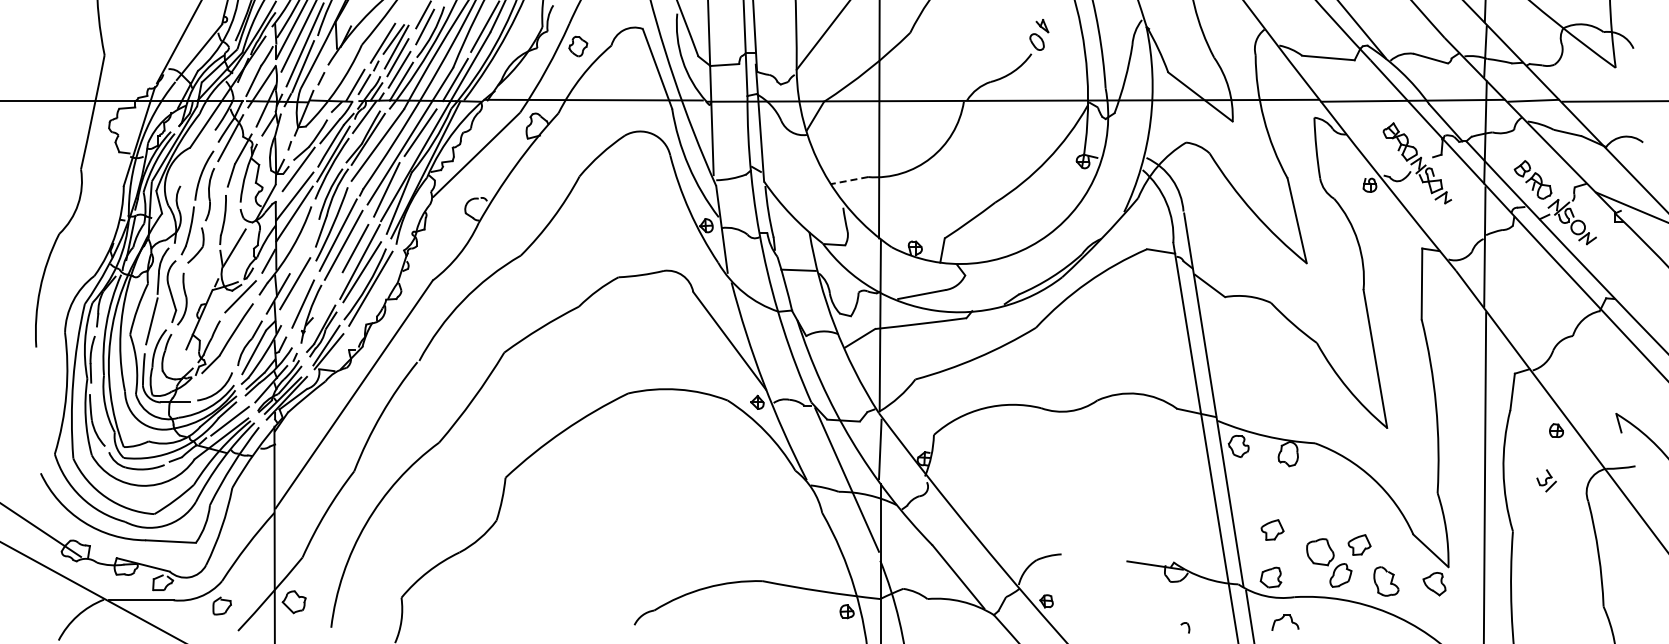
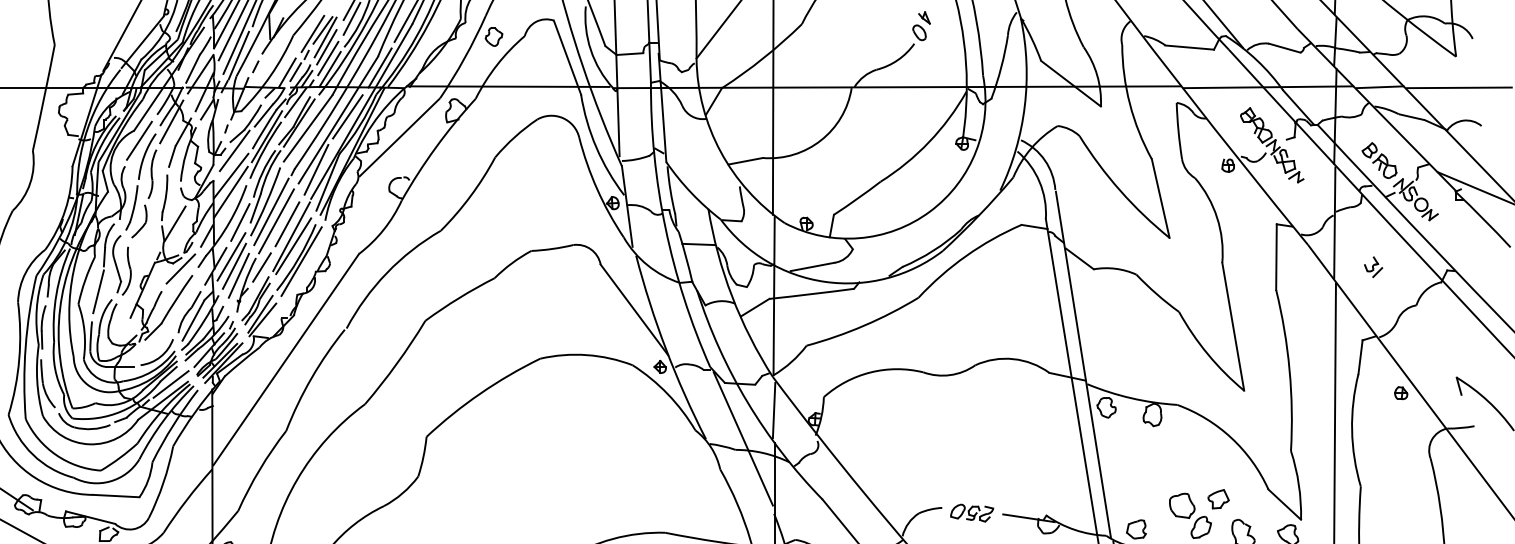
line: (195, 158) -> (139, 140), added
line: (849, 180) -> (745, 161), dashed -> solid
line: (304, 246) -> (240, 222), added
line: (297, 293) -> (233, 265), added
line: (327, 294) -> (261, 266), added
part: (1546, 480) -> (1373, 266), moved
part: (1272, 529) -> (1137, 484), removed
part: (1093, 560) -> (971, 513), added

